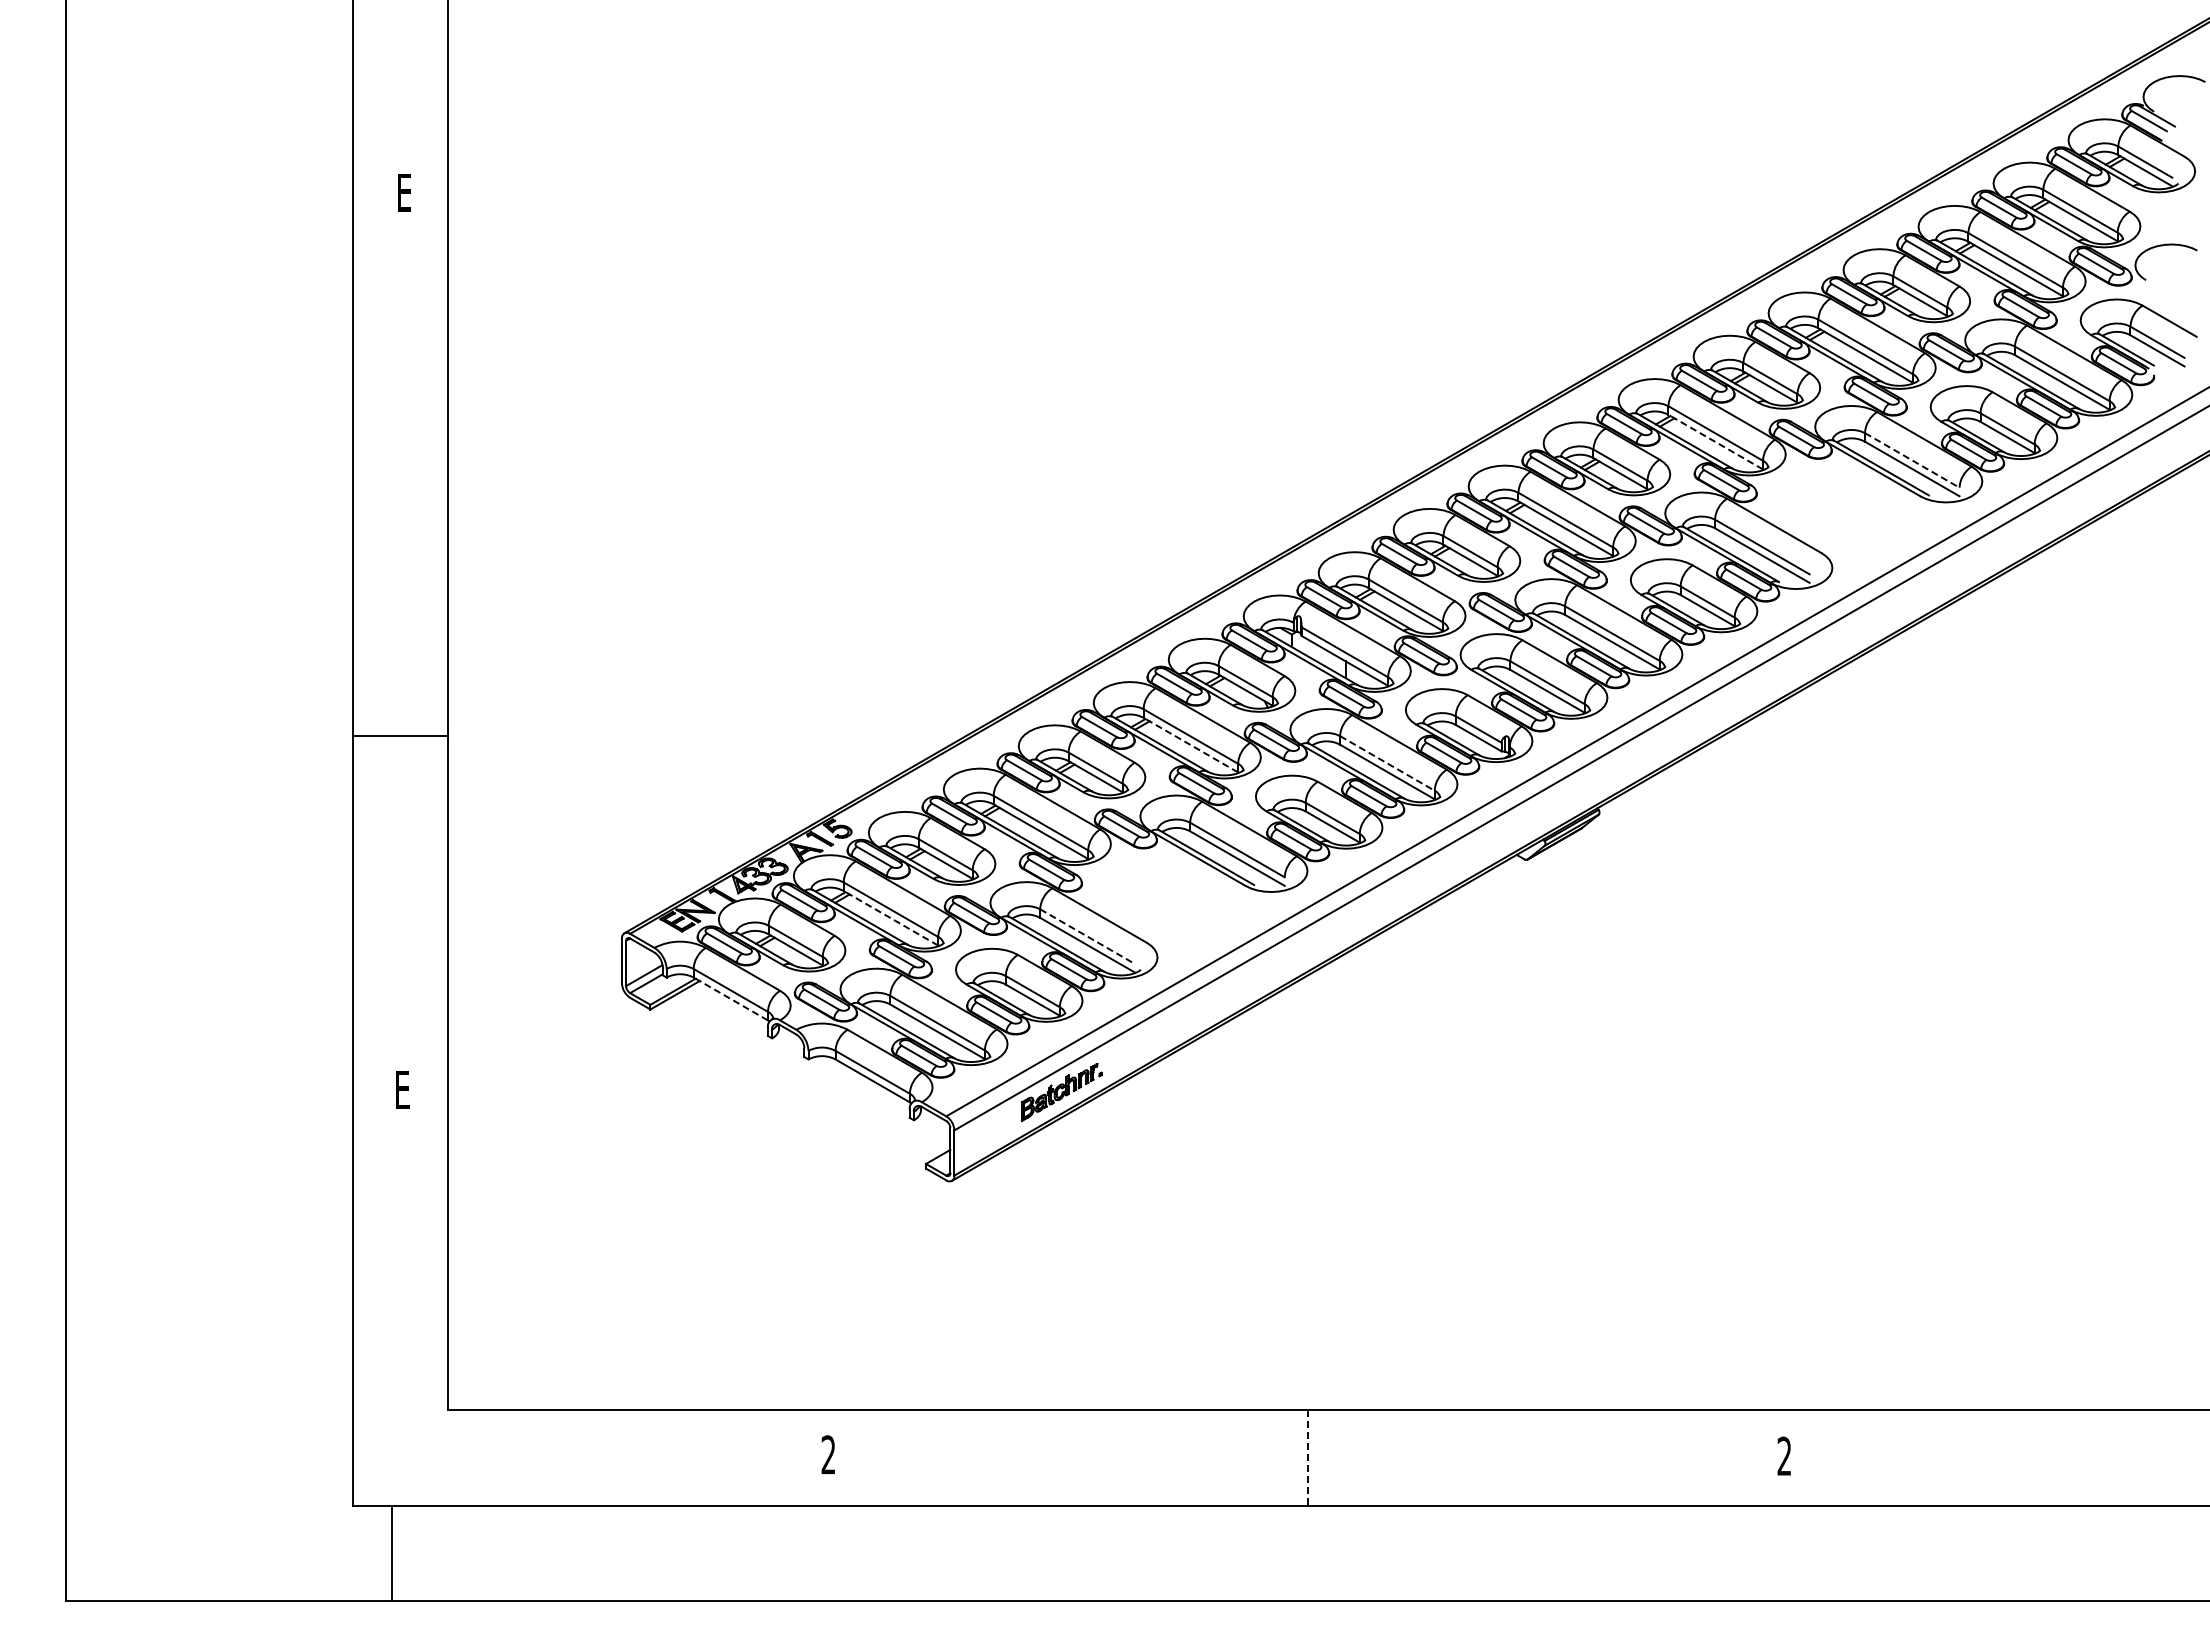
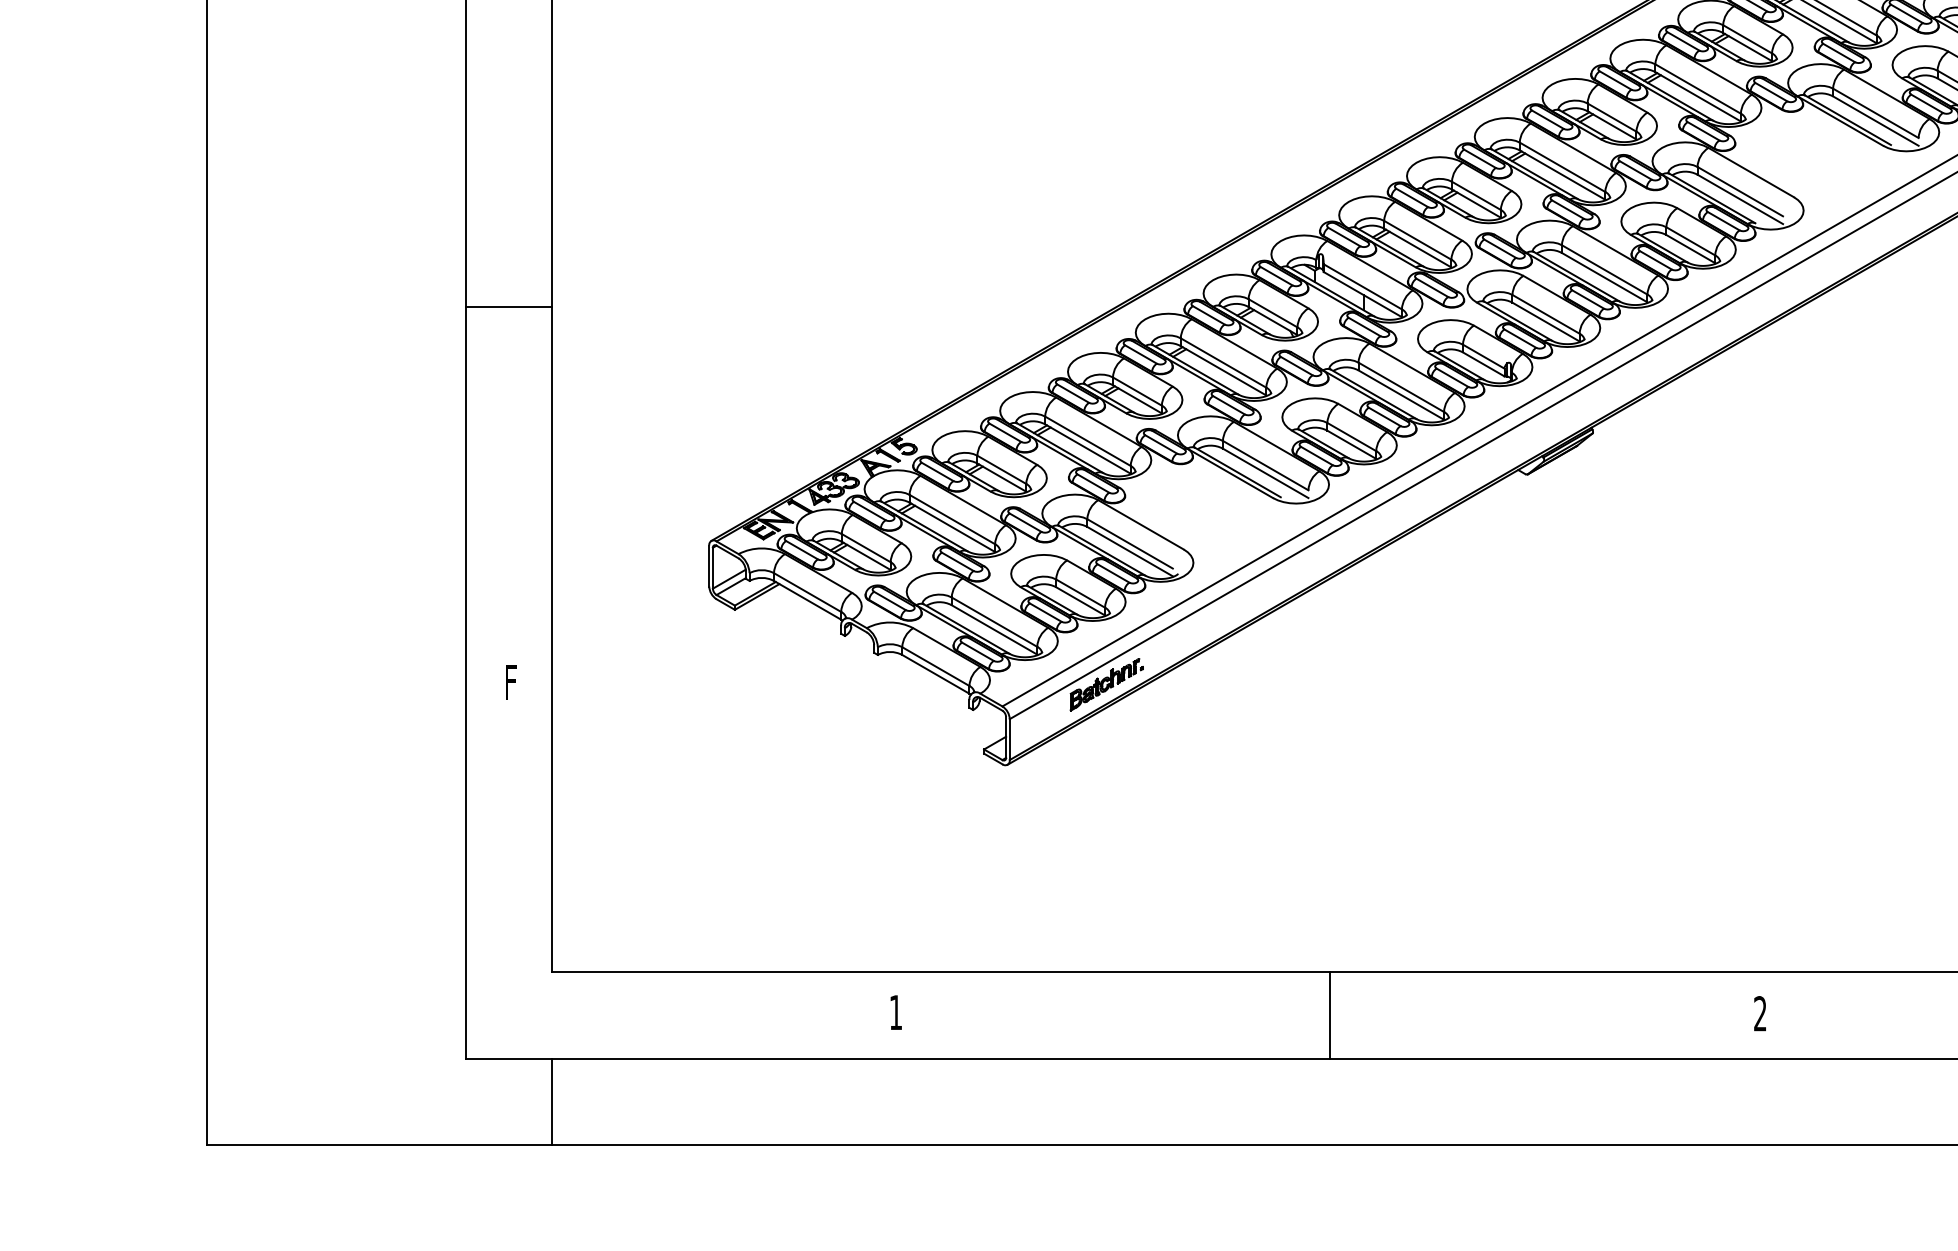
line: (1715, 442) -> (1697, 97), dashed -> solid
line: (1912, 460) -> (1876, 113), dashed -> solid
line: (400, 735) -> (508, 306), moved
line: (1190, 745) -> (1223, 371), dashed -> solid
line: (1387, 763) -> (1401, 387), dashed -> solid
line: (890, 918) -> (951, 527), dashed -> solid
line: (1087, 936) -> (1130, 543), dashed -> solid
line: (730, 998) -> (807, 599), dashed -> solid
text: (402, 1089) -> (510, 682), E -> F
text: (828, 1454) -> (895, 1012), 2 -> 1
line: (1308, 1458) -> (1329, 1015), dashed -> solid
line: (392, 1553) -> (552, 1101), moved

